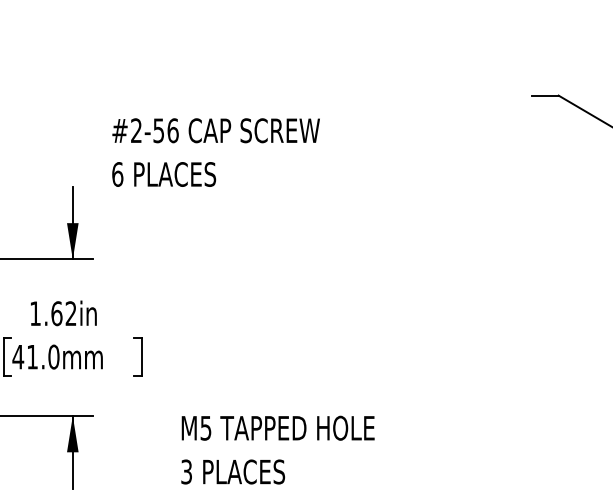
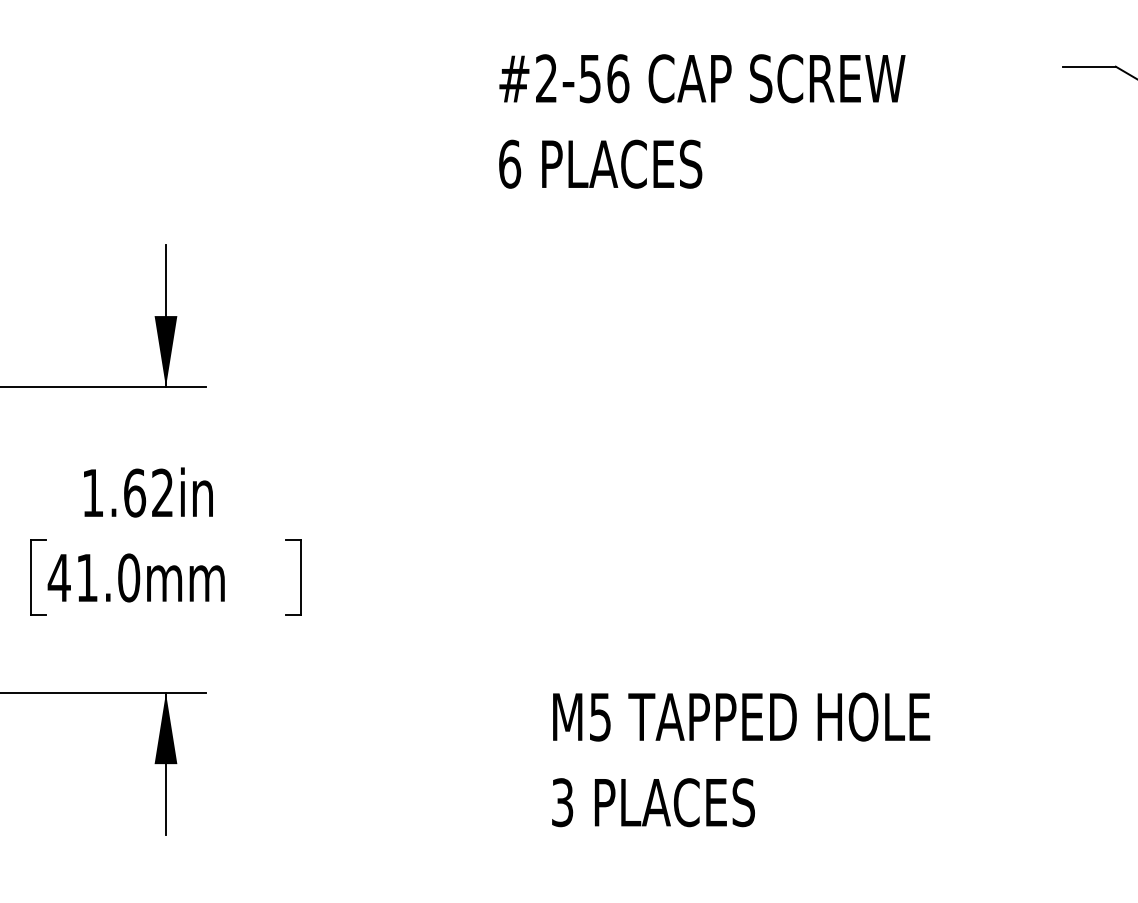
text: (215, 152) -> (701, 121), moved
text: (277, 449) -> (740, 758), moved

